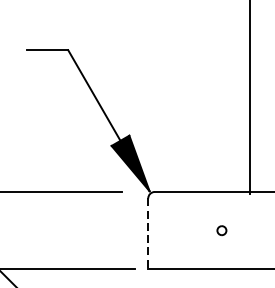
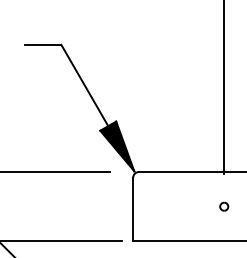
part: (222, 230) -> (224, 206), moved
line: (148, 233) -> (133, 209), dashed -> solid

